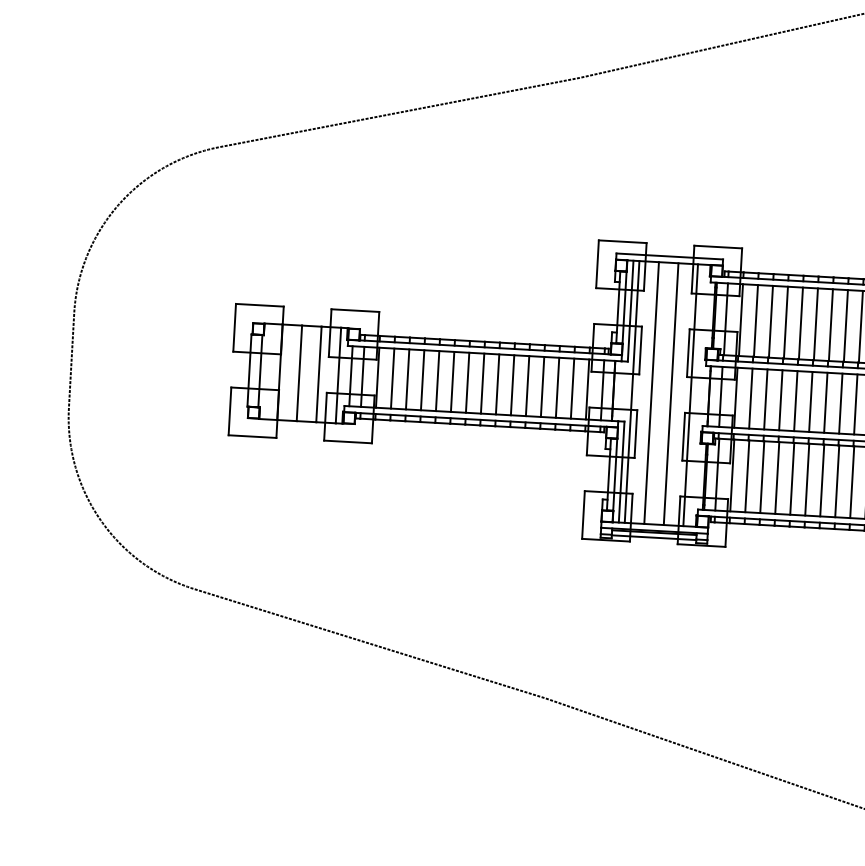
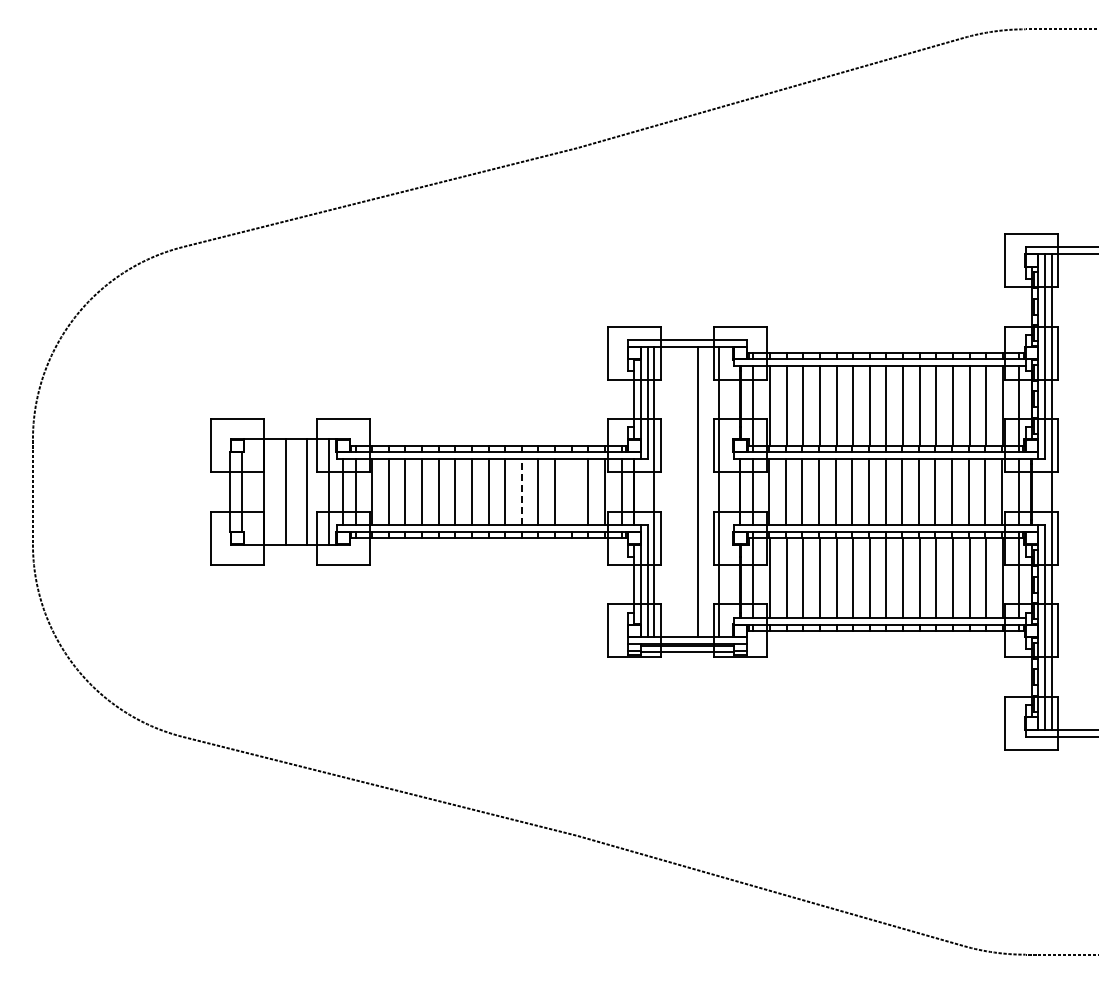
line: (512, 384) -> (521, 491), solid -> dashed
line: (557, 387) -> (571, 491), removed
line: (651, 392) -> (675, 491), removed

